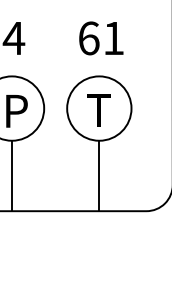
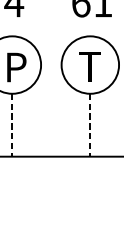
line: (12, 176) -> (12, 125), solid -> dashed
line: (99, 176) -> (90, 125), solid -> dashed

